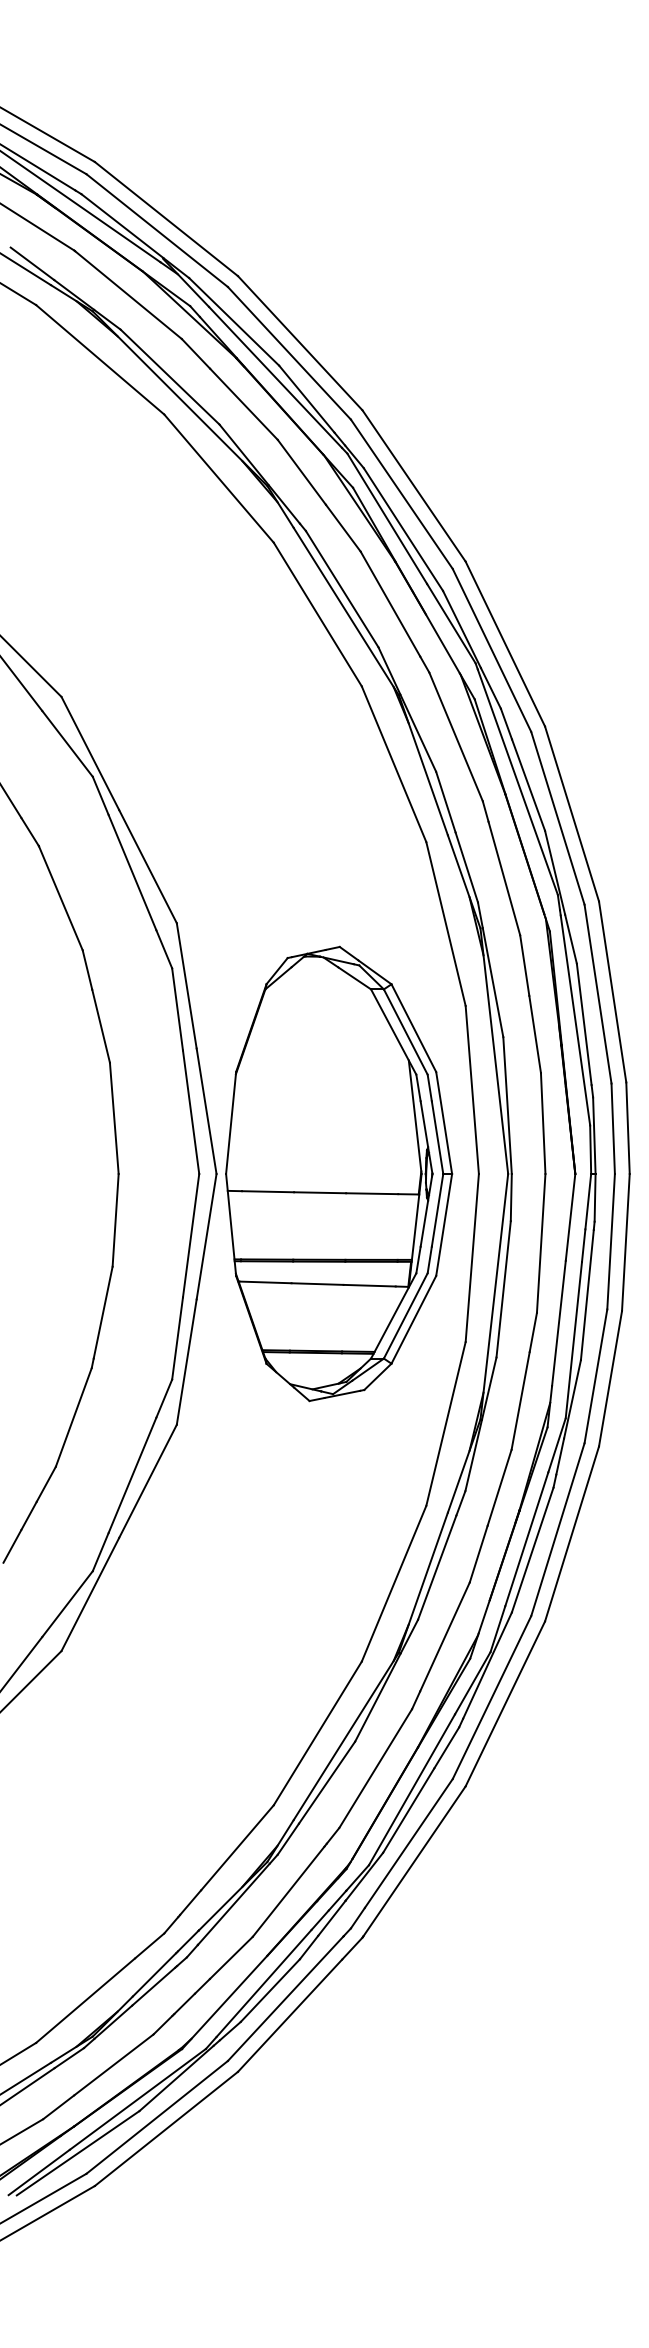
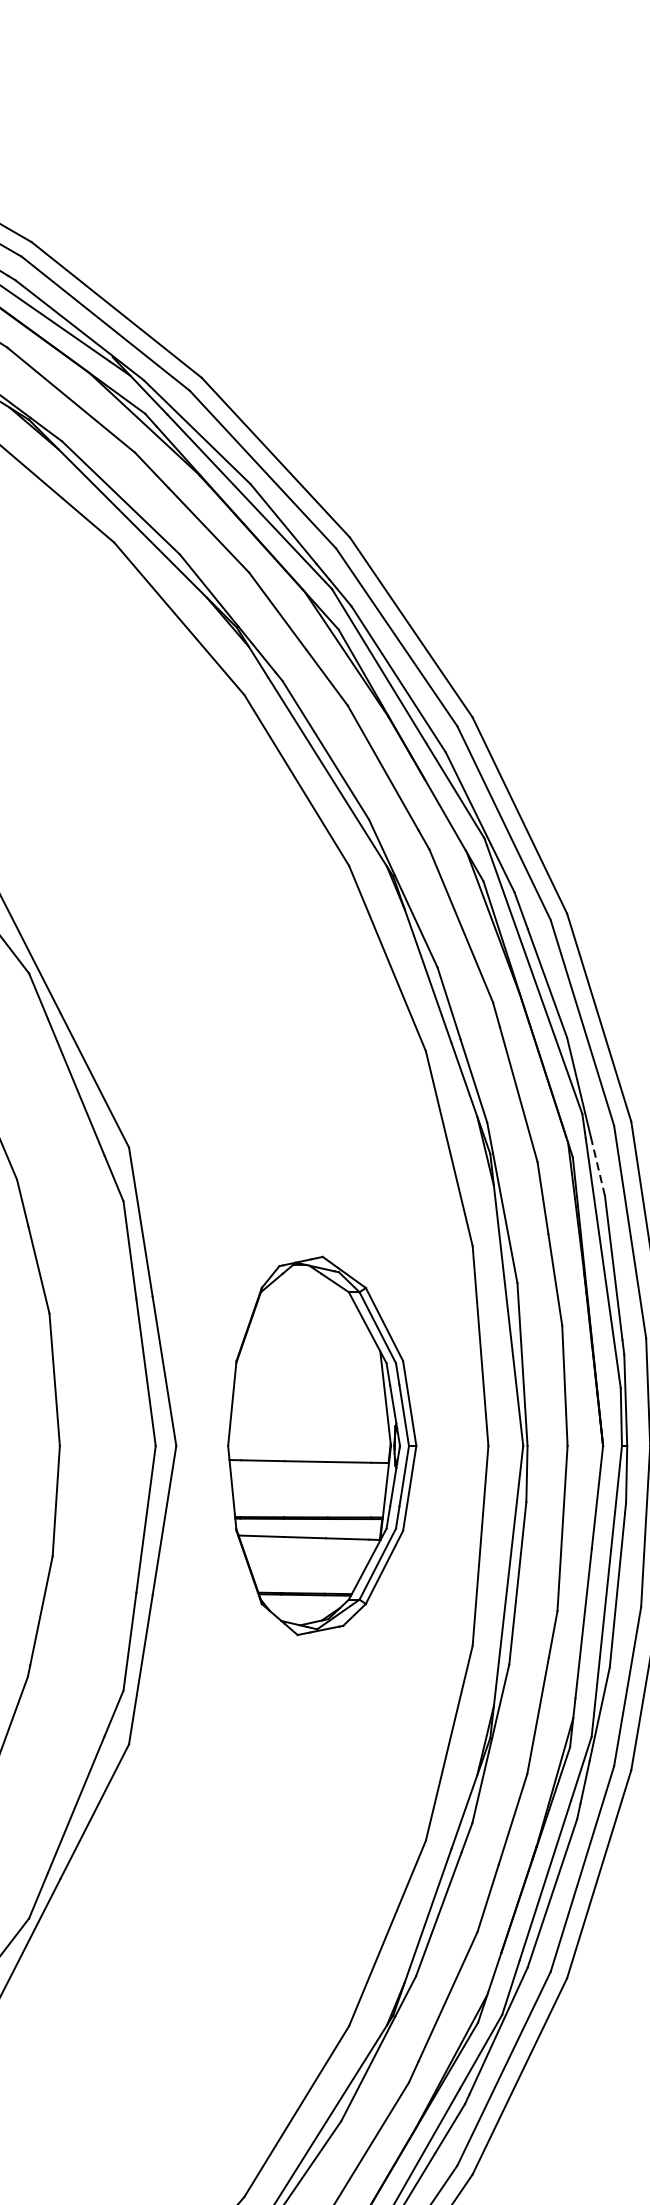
line: (570, 938) -> (597, 1165), solid -> dashed
part: (339, 1173) -> (322, 1445), size x0.7

